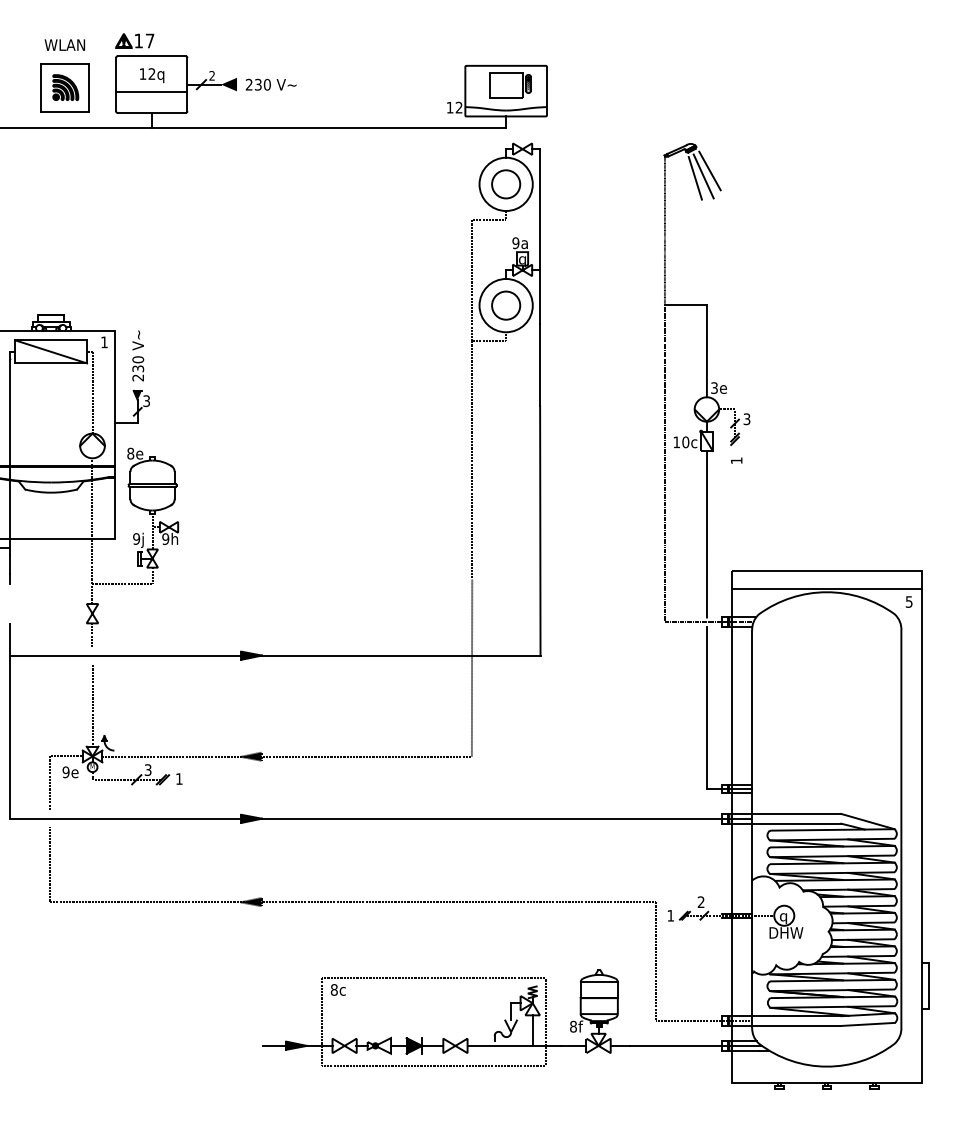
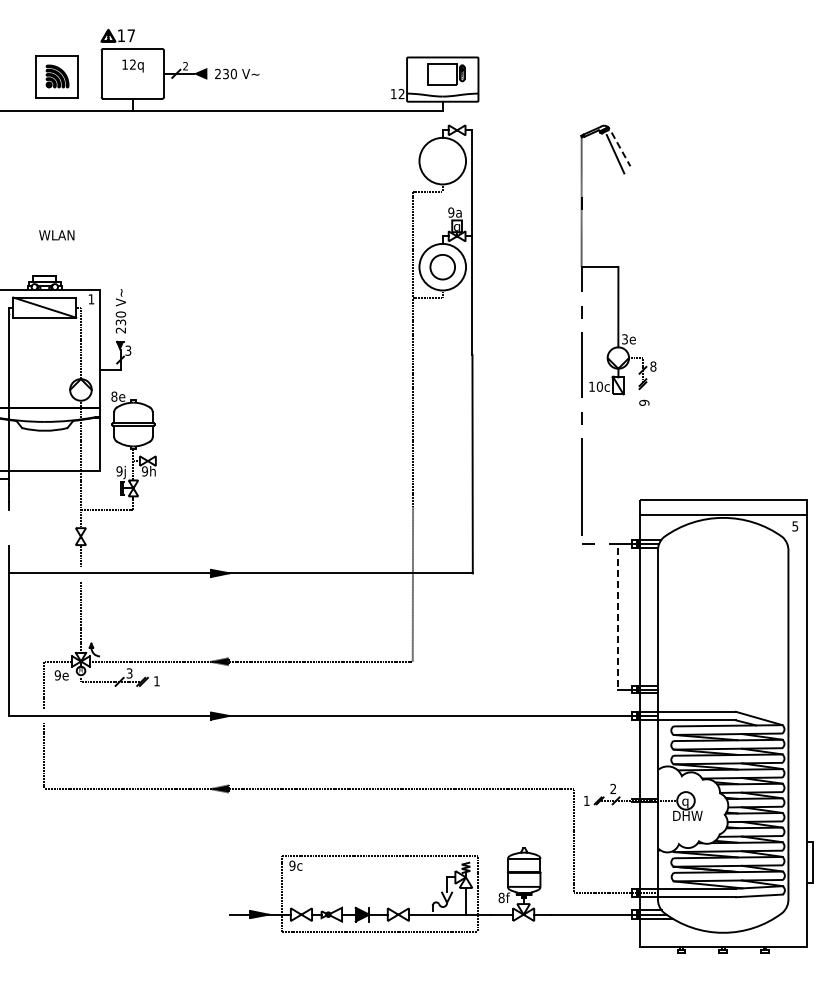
text: (64, 45) -> (56, 235), moved
line: (151, 92) -> (132, 80), removed
line: (710, 171) -> (621, 149), solid -> dashed
line: (694, 177) -> (607, 155), removed
circle: (505, 183) -> (442, 160), removed
text: (747, 419) -> (653, 366), 3 -> 8
text: (736, 460) -> (644, 402), 1 -> 9
line: (707, 533) -> (618, 466), removed
line: (707, 708) -> (618, 619), solid -> dashed
text: (334, 989) -> (292, 865), 8c -> 9c

